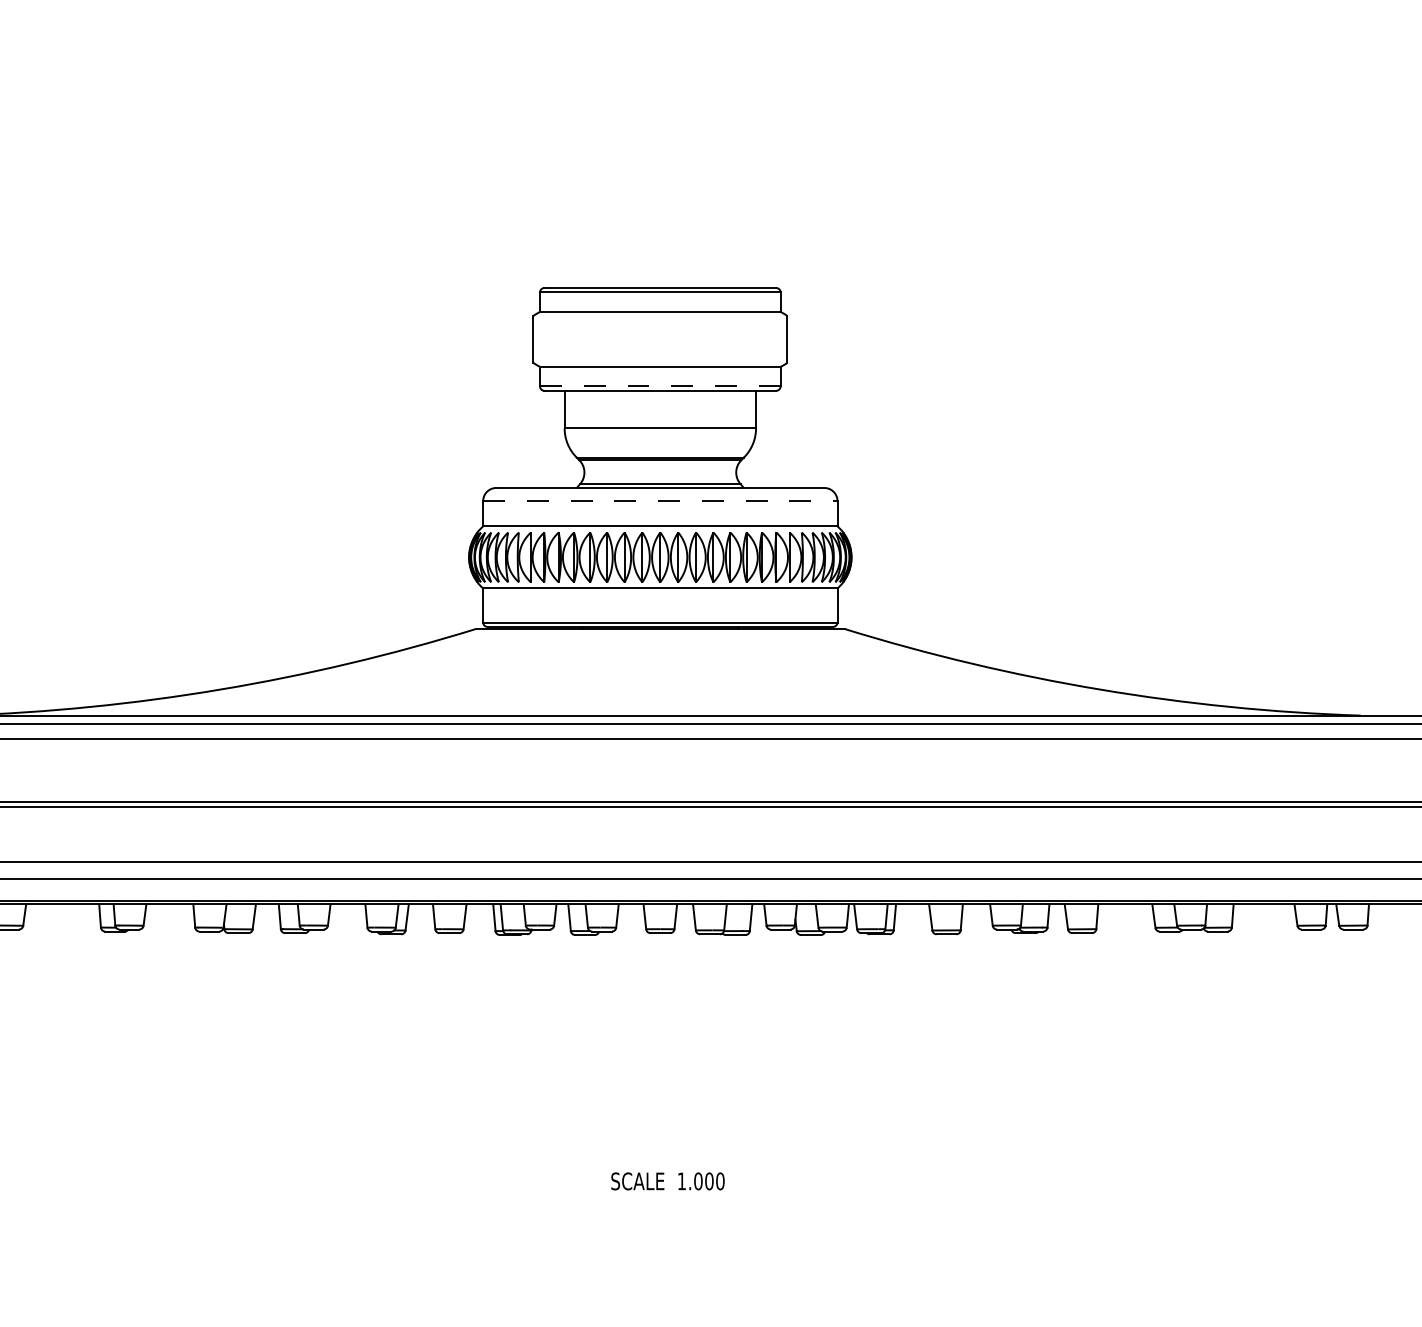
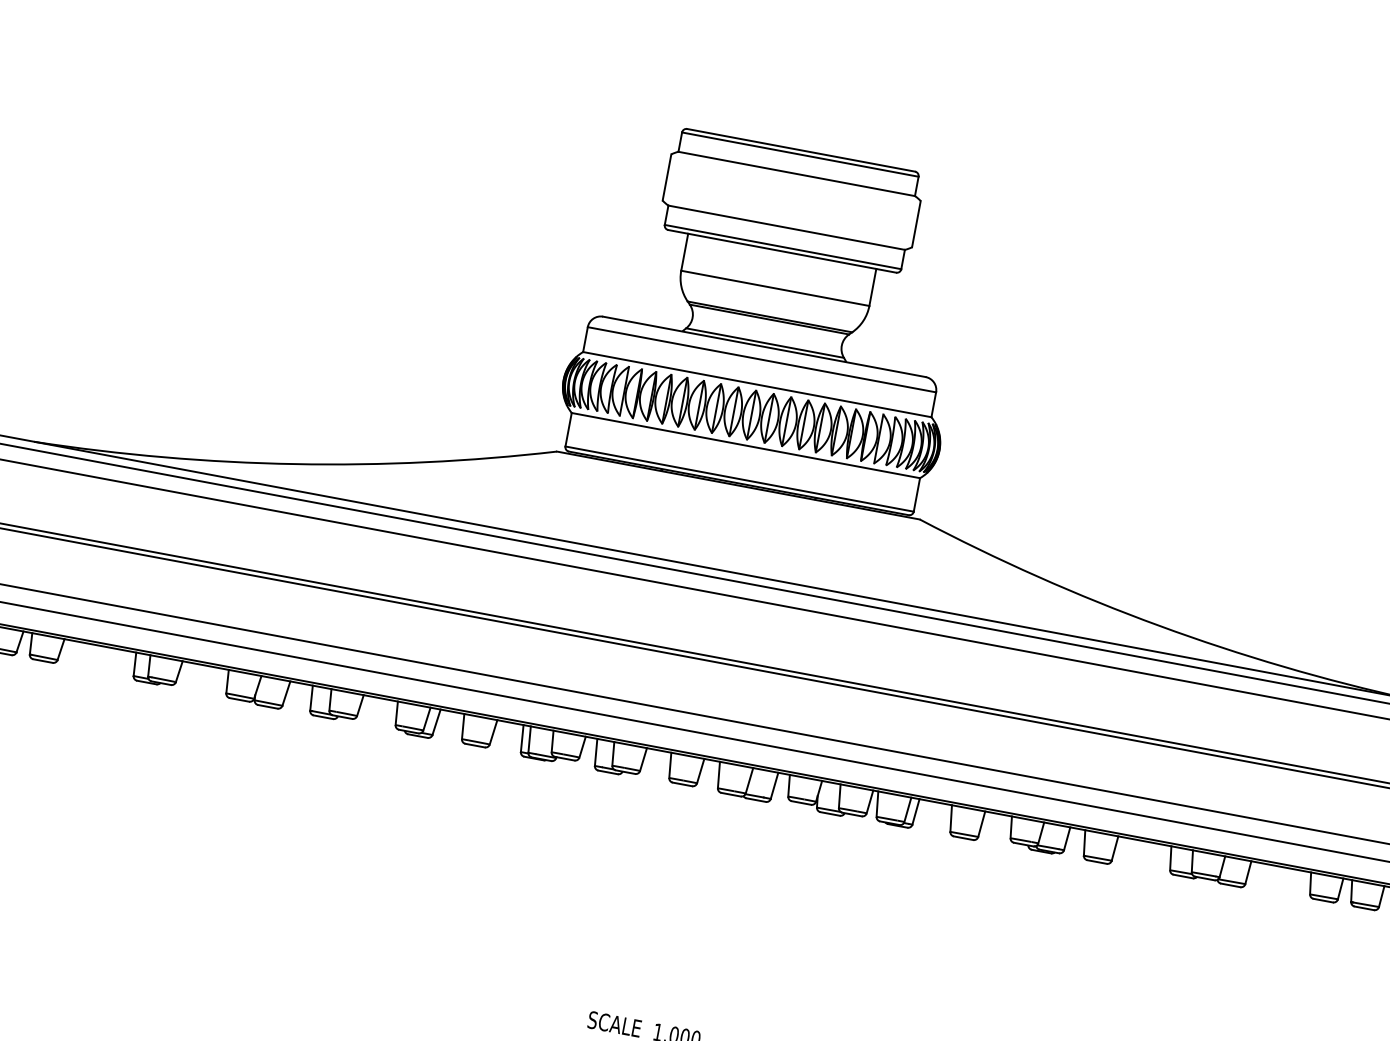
line: (660, 386) -> (783, 247), dashed -> solid
line: (660, 501) -> (762, 360), dashed -> solid

